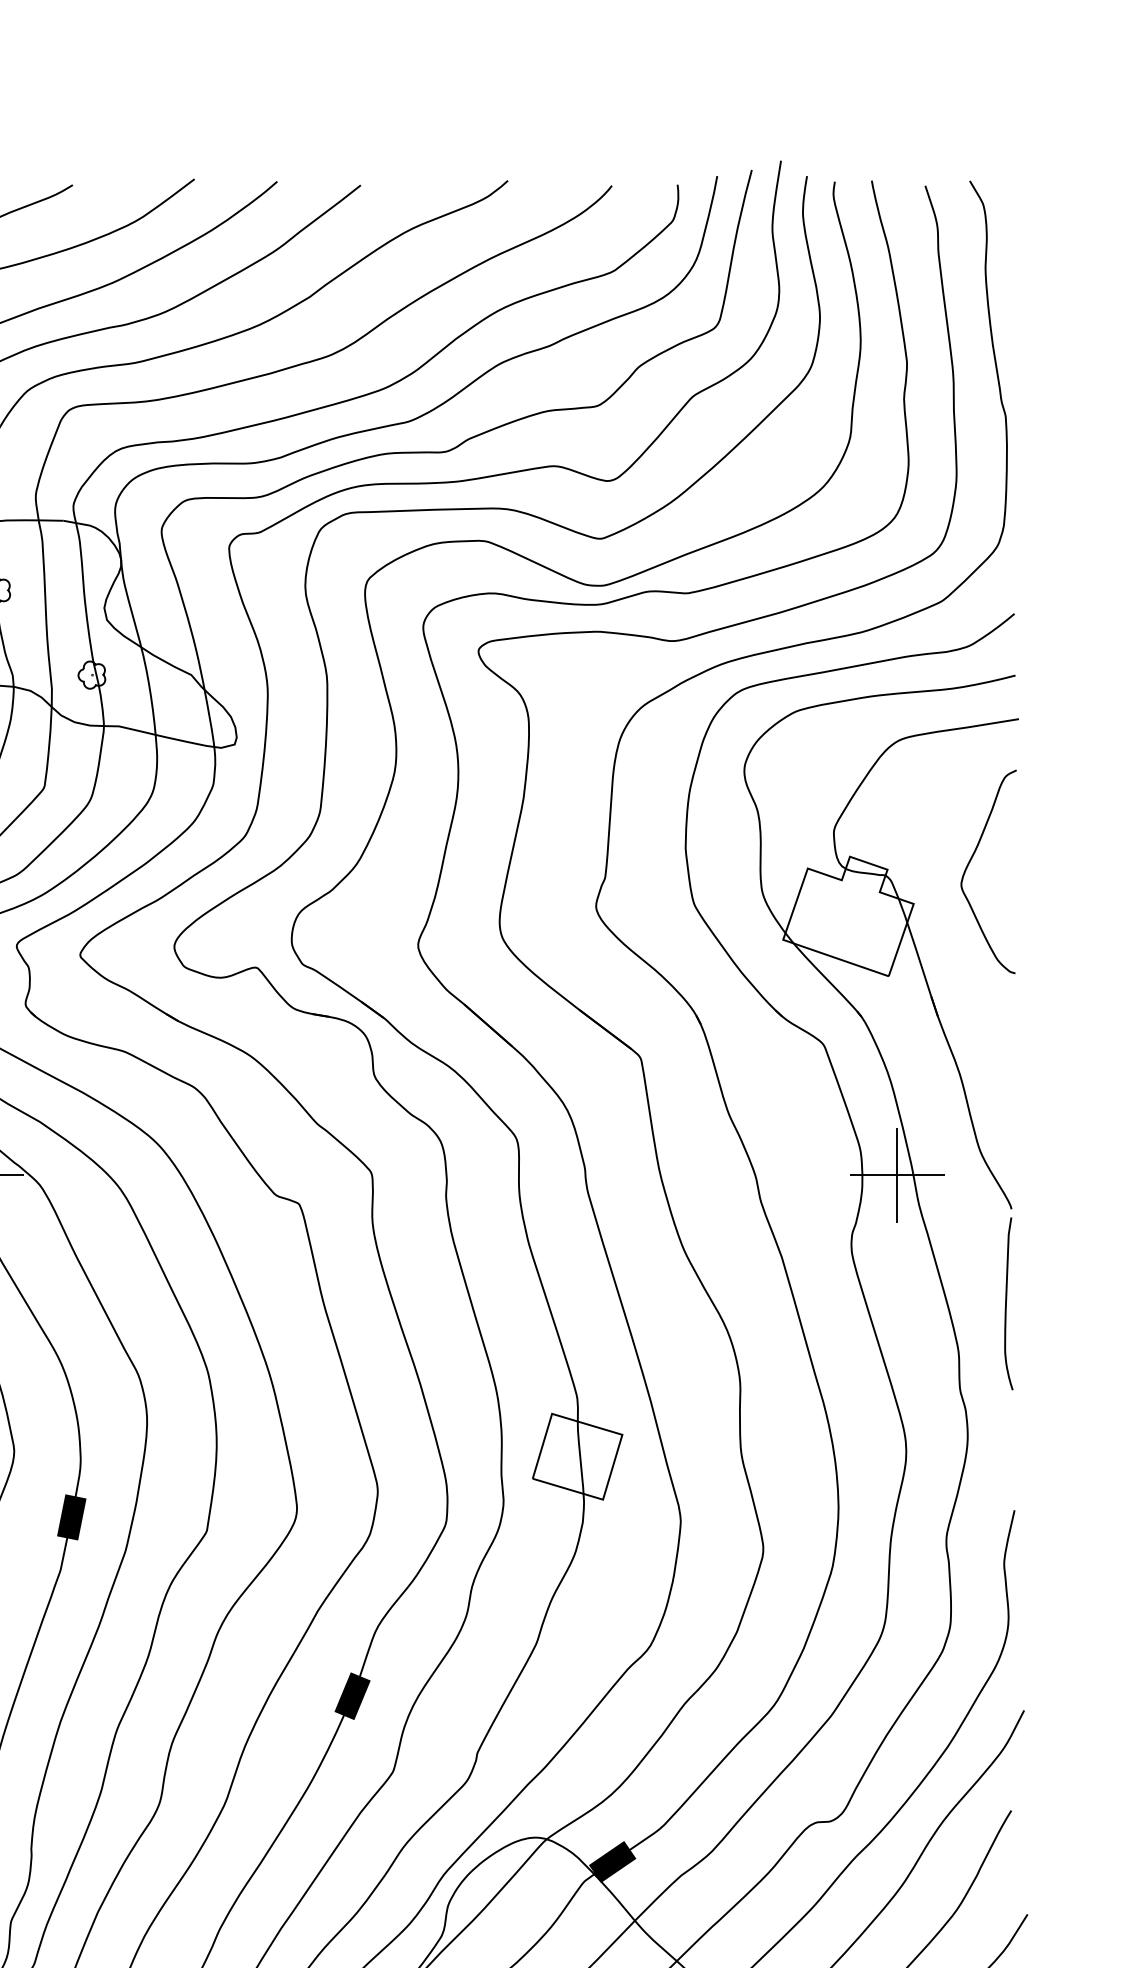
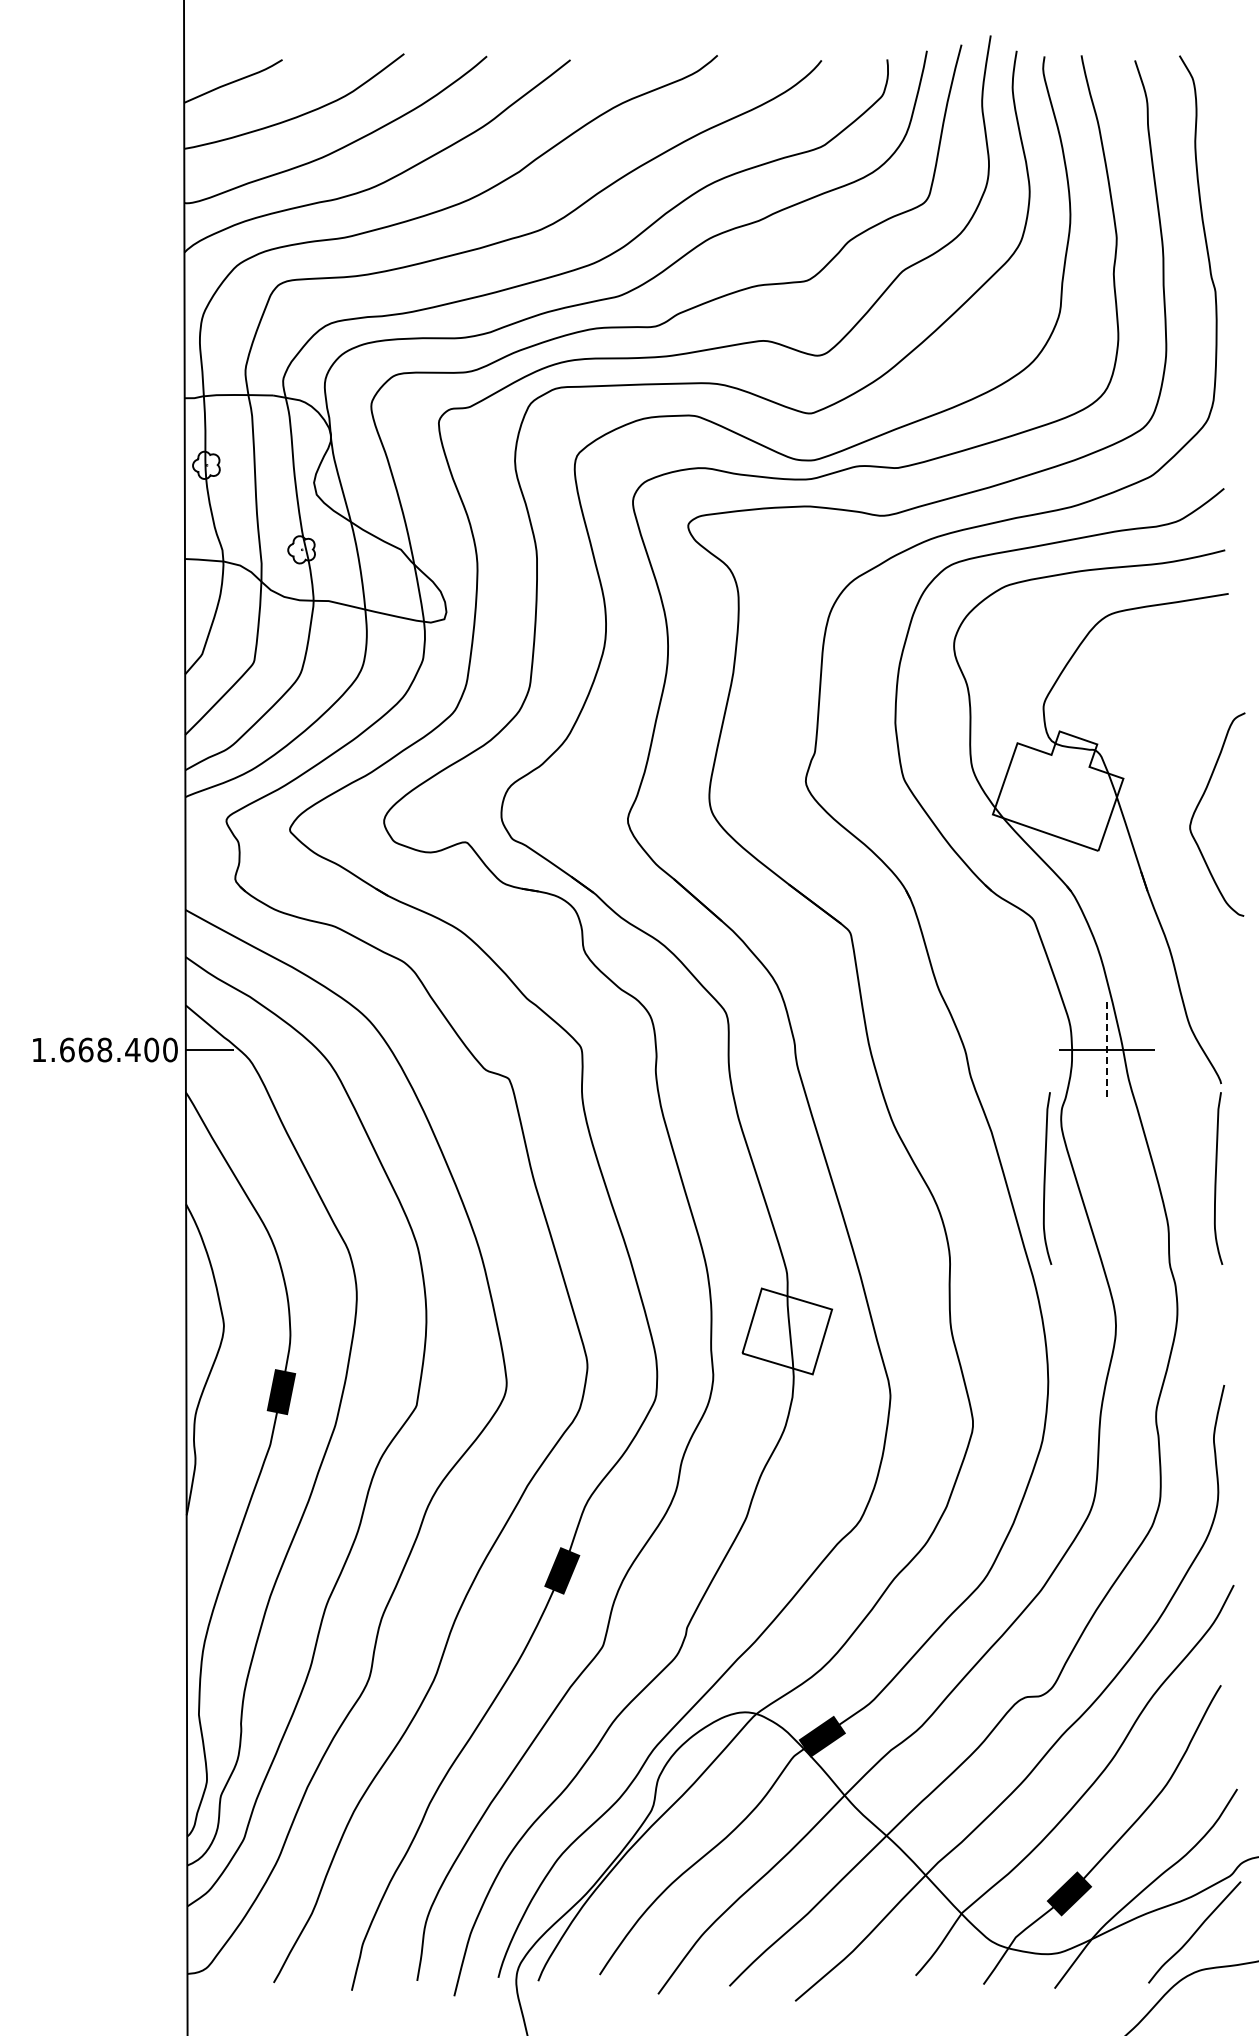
curve: (970, 861) -> (1199, 804), moved
line: (897, 1175) -> (1107, 1050), solid -> dashed
curve: (835, 1303) -> (1045, 1178), added

